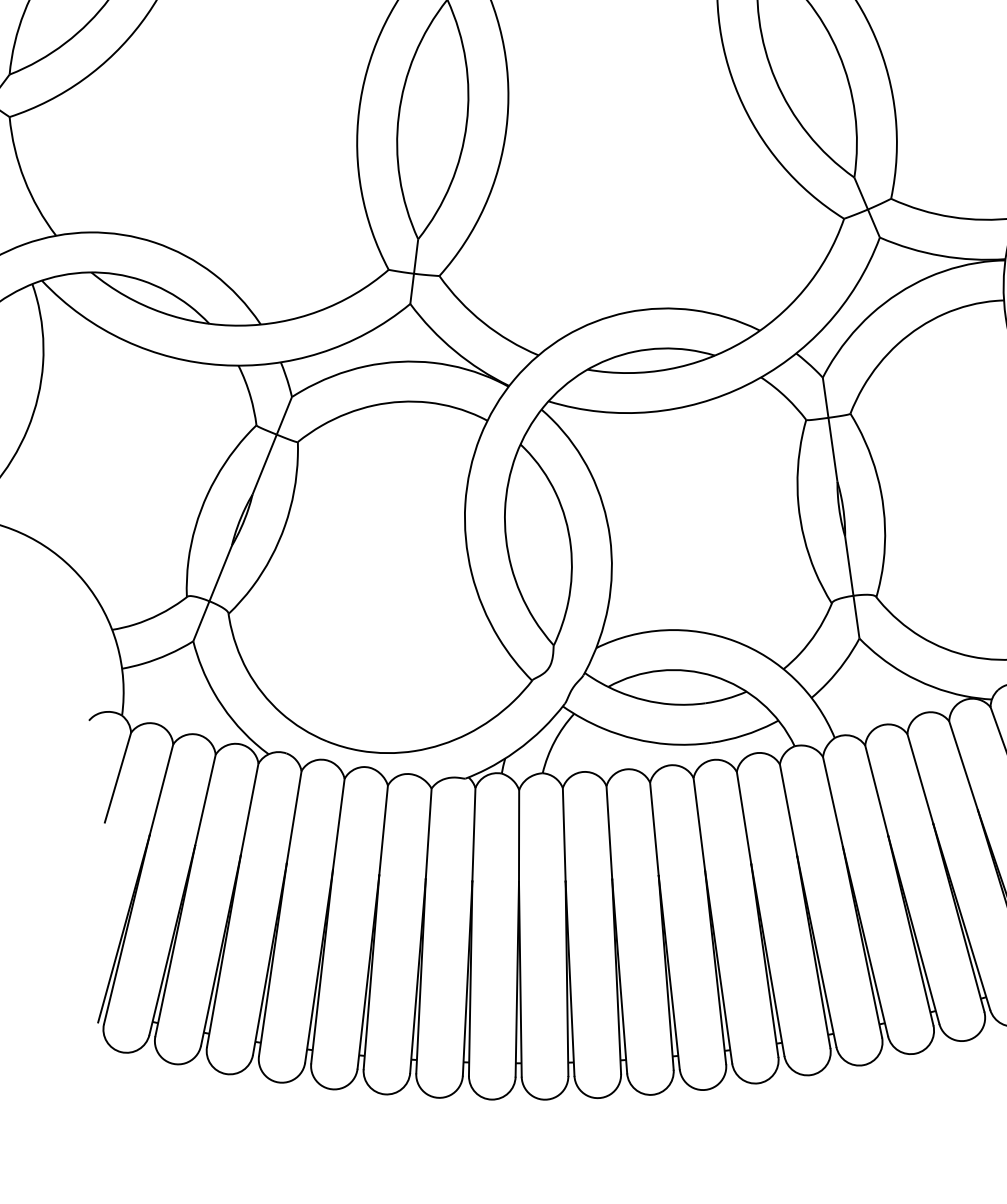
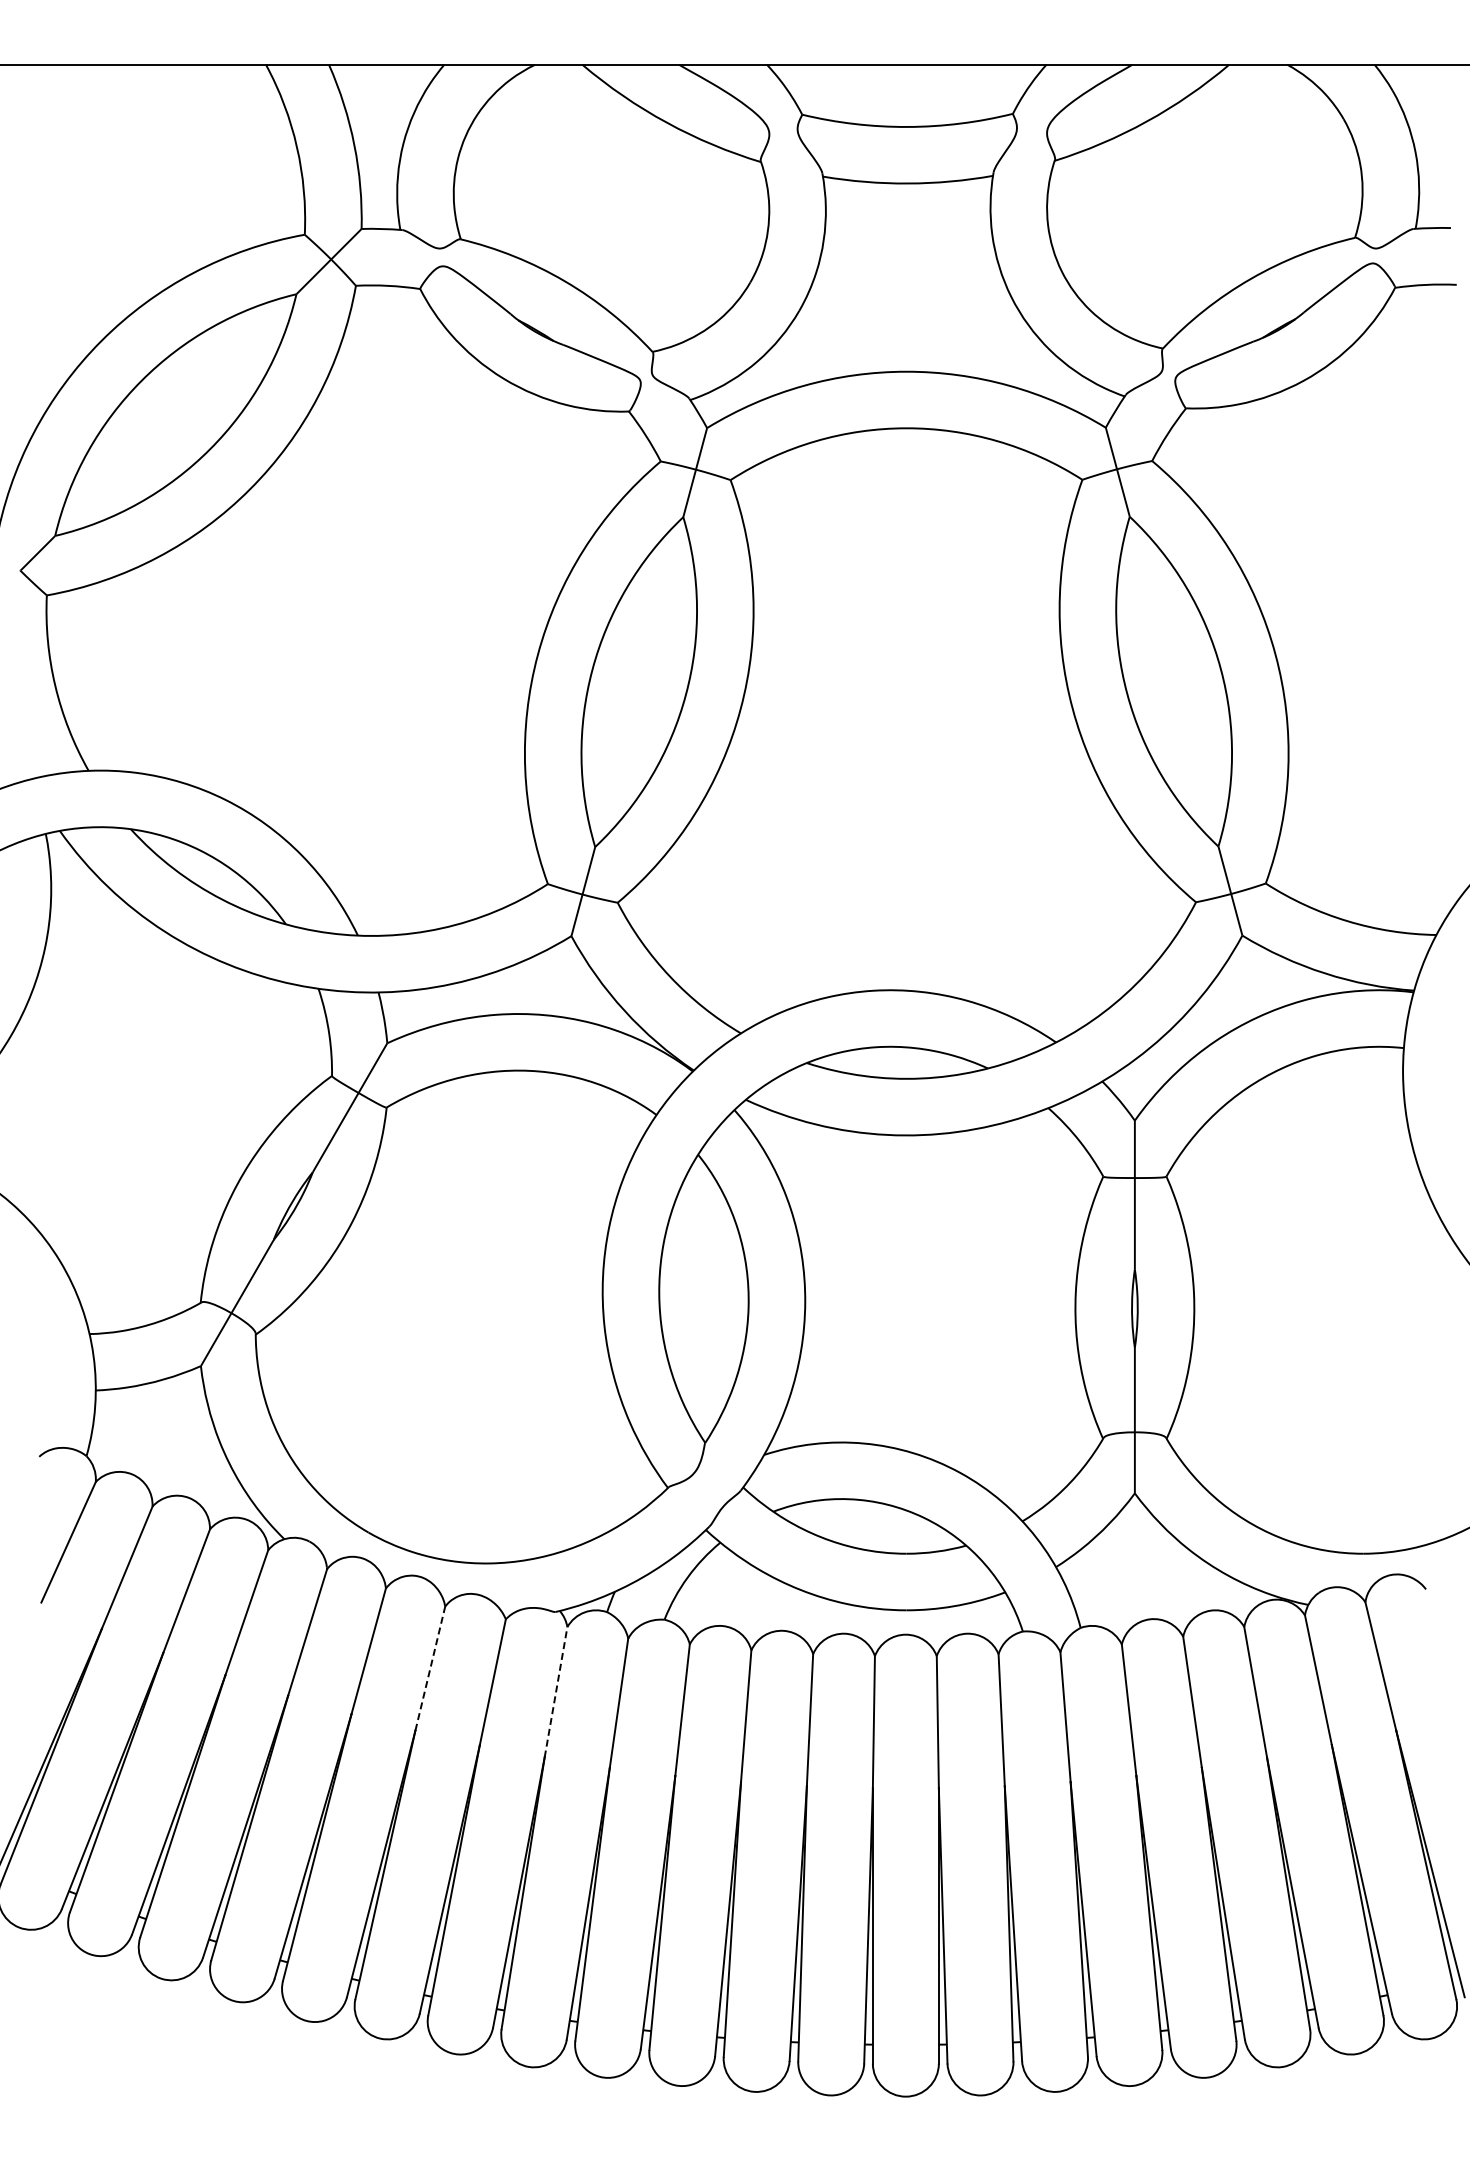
line: (383, 830) -> (430, 1668), solid -> dashed
line: (474, 834) -> (556, 1691), solid -> dashed

